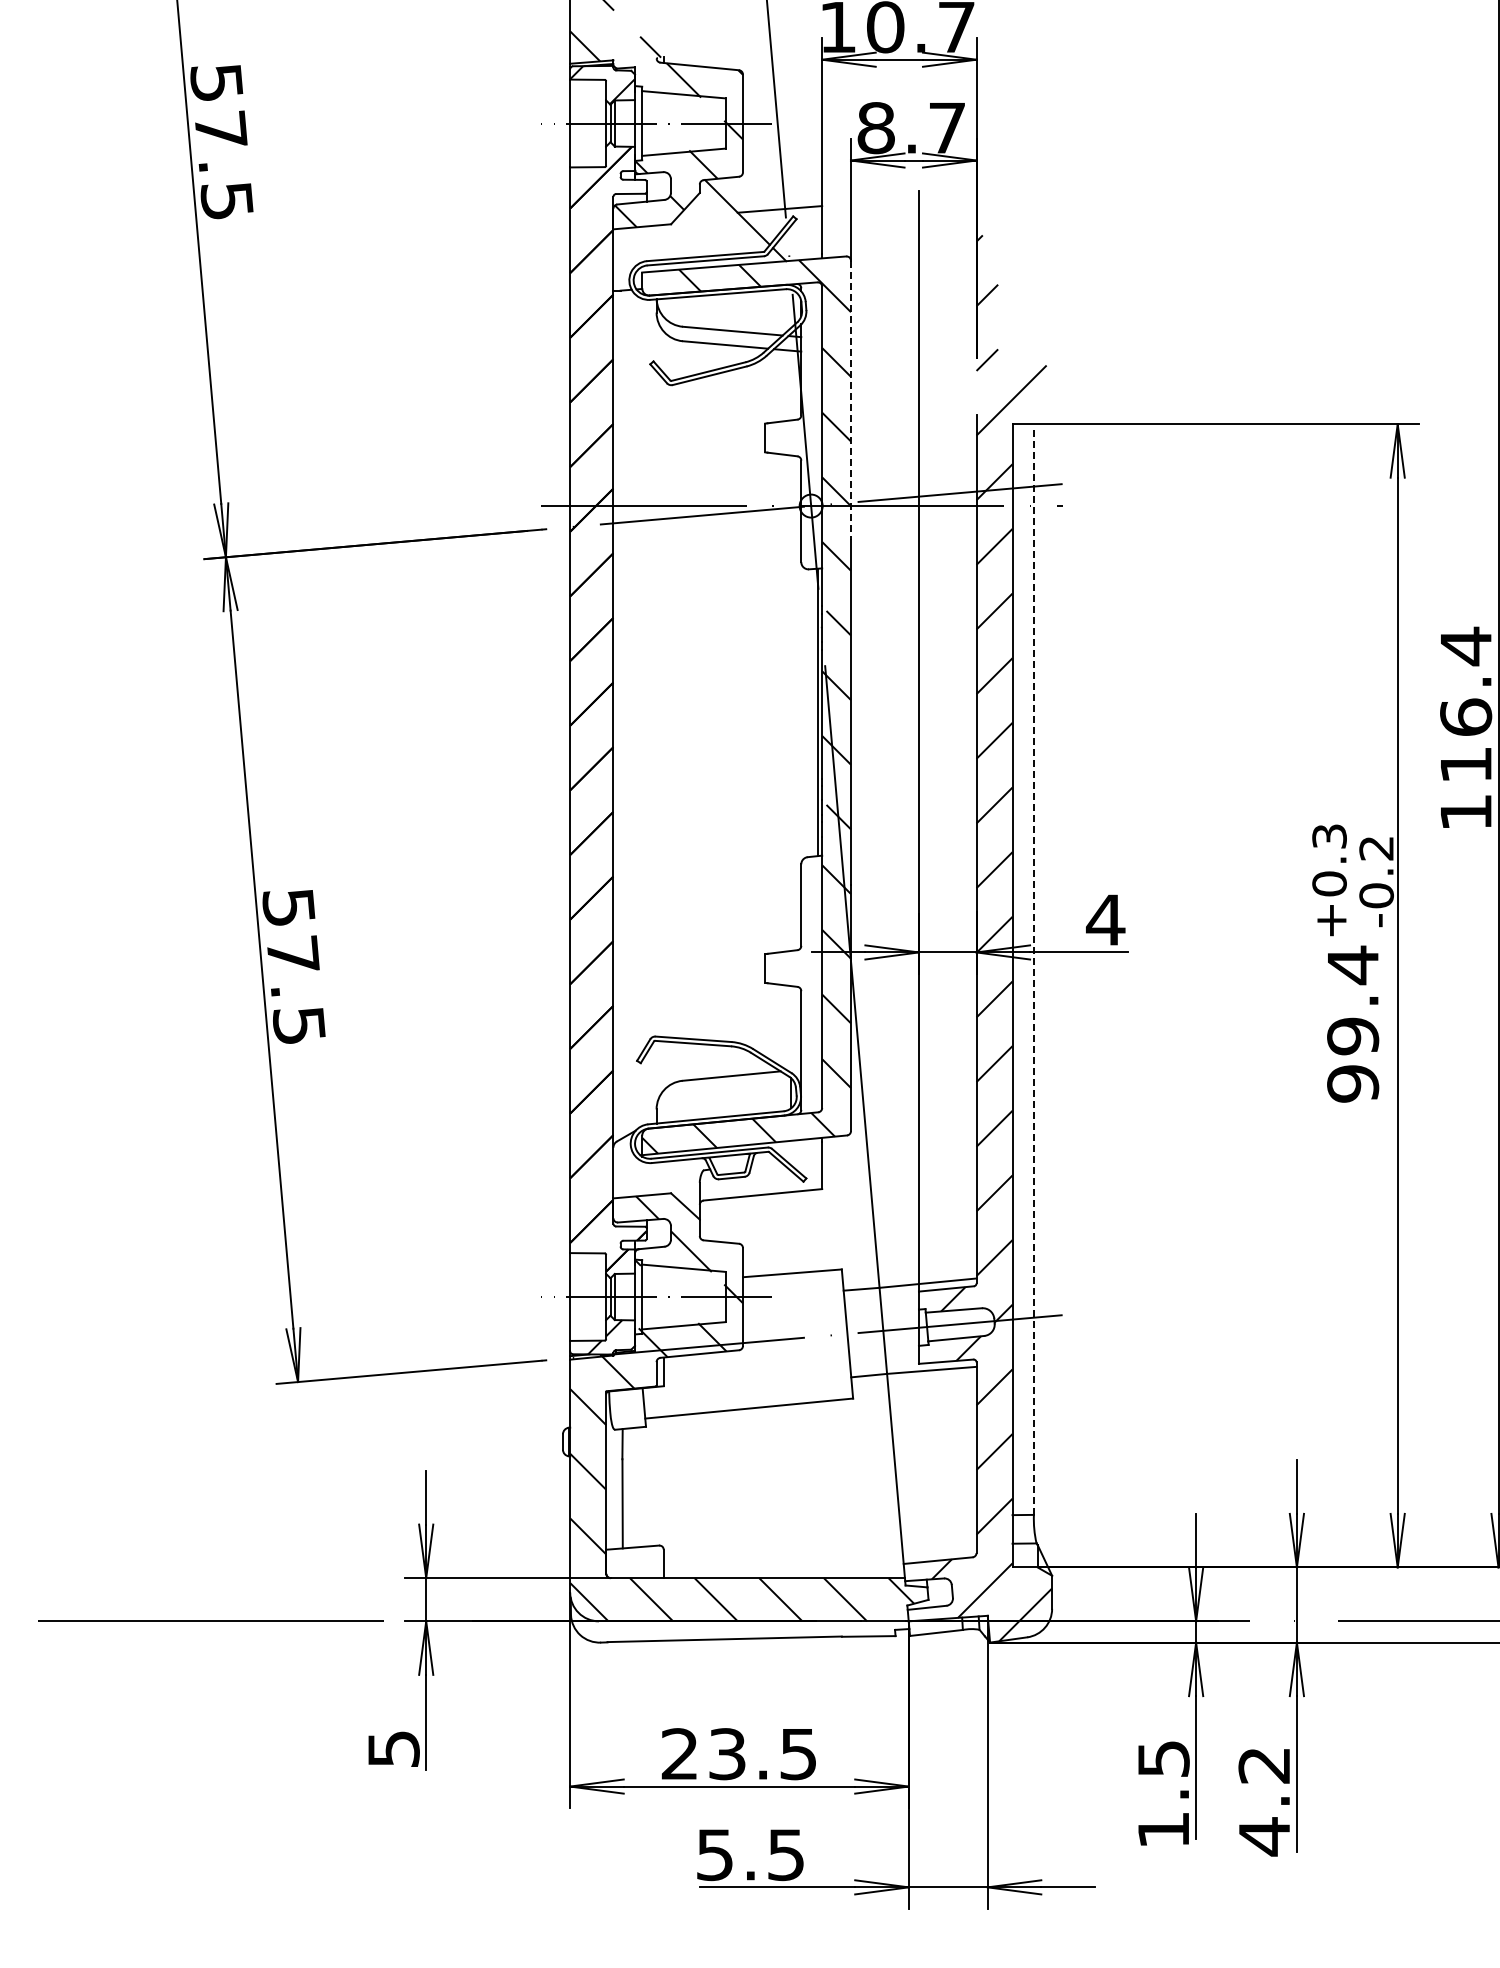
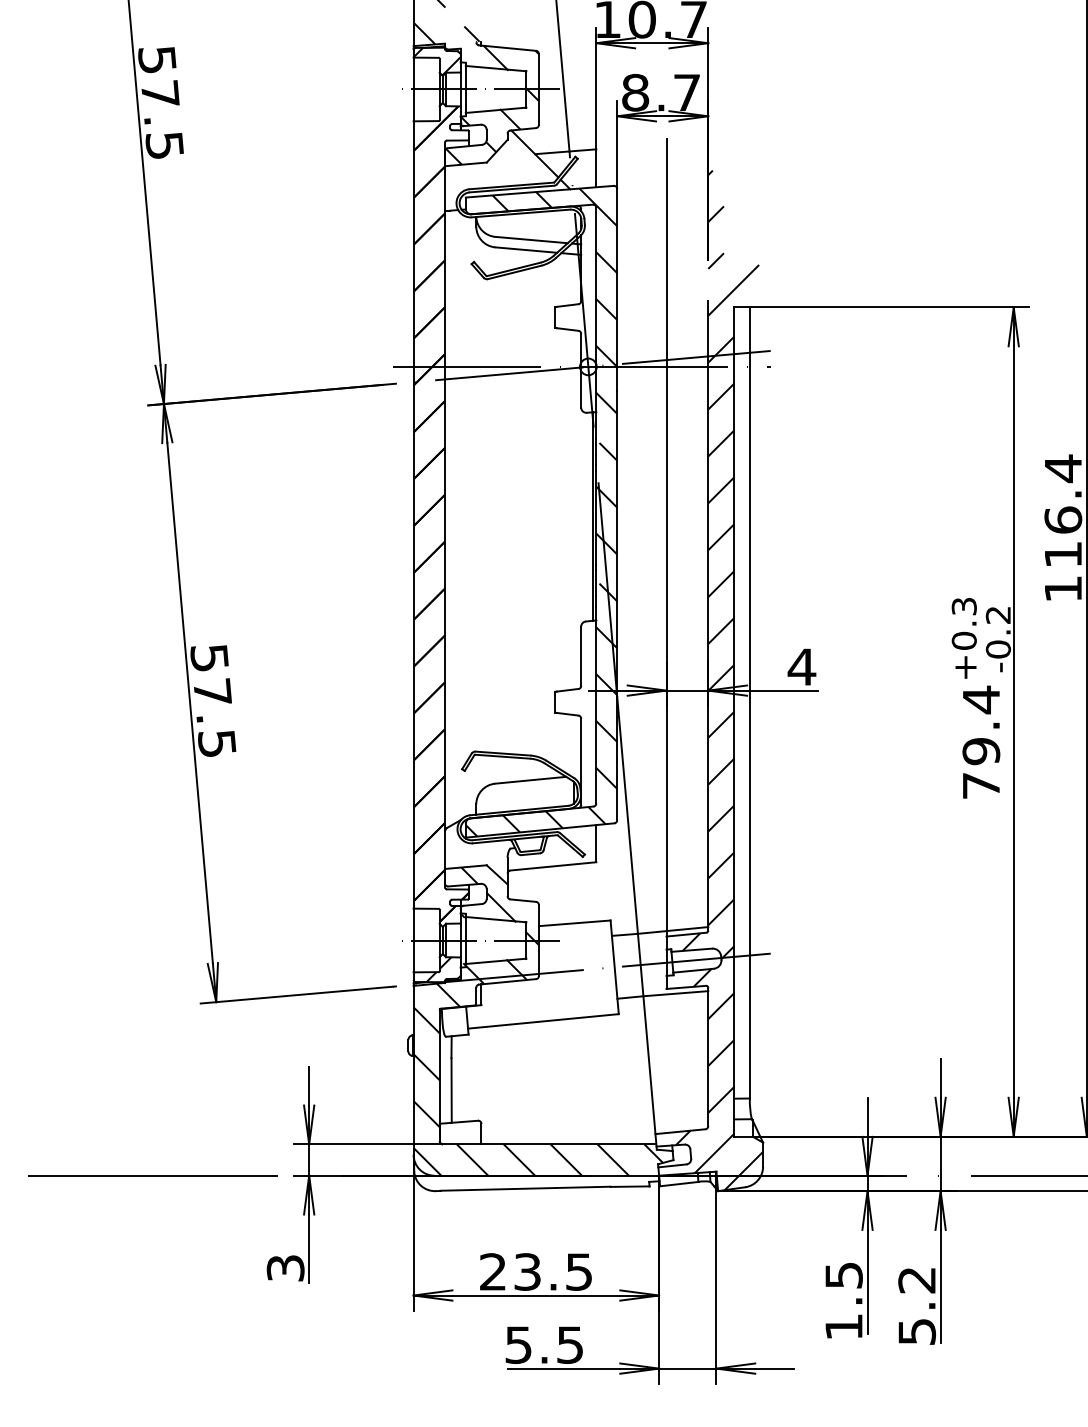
line: (850, 400) -> (616, 290), dashed -> solid
line: (1033, 970) -> (749, 703), dashed -> solid
text: (1353, 1083) -> (981, 785), 99.4 -> 79.4
text: (393, 1748) -> (285, 1267), 5 -> 3
text: (1264, 1836) -> (917, 1331), 4.2 -> 5.2

